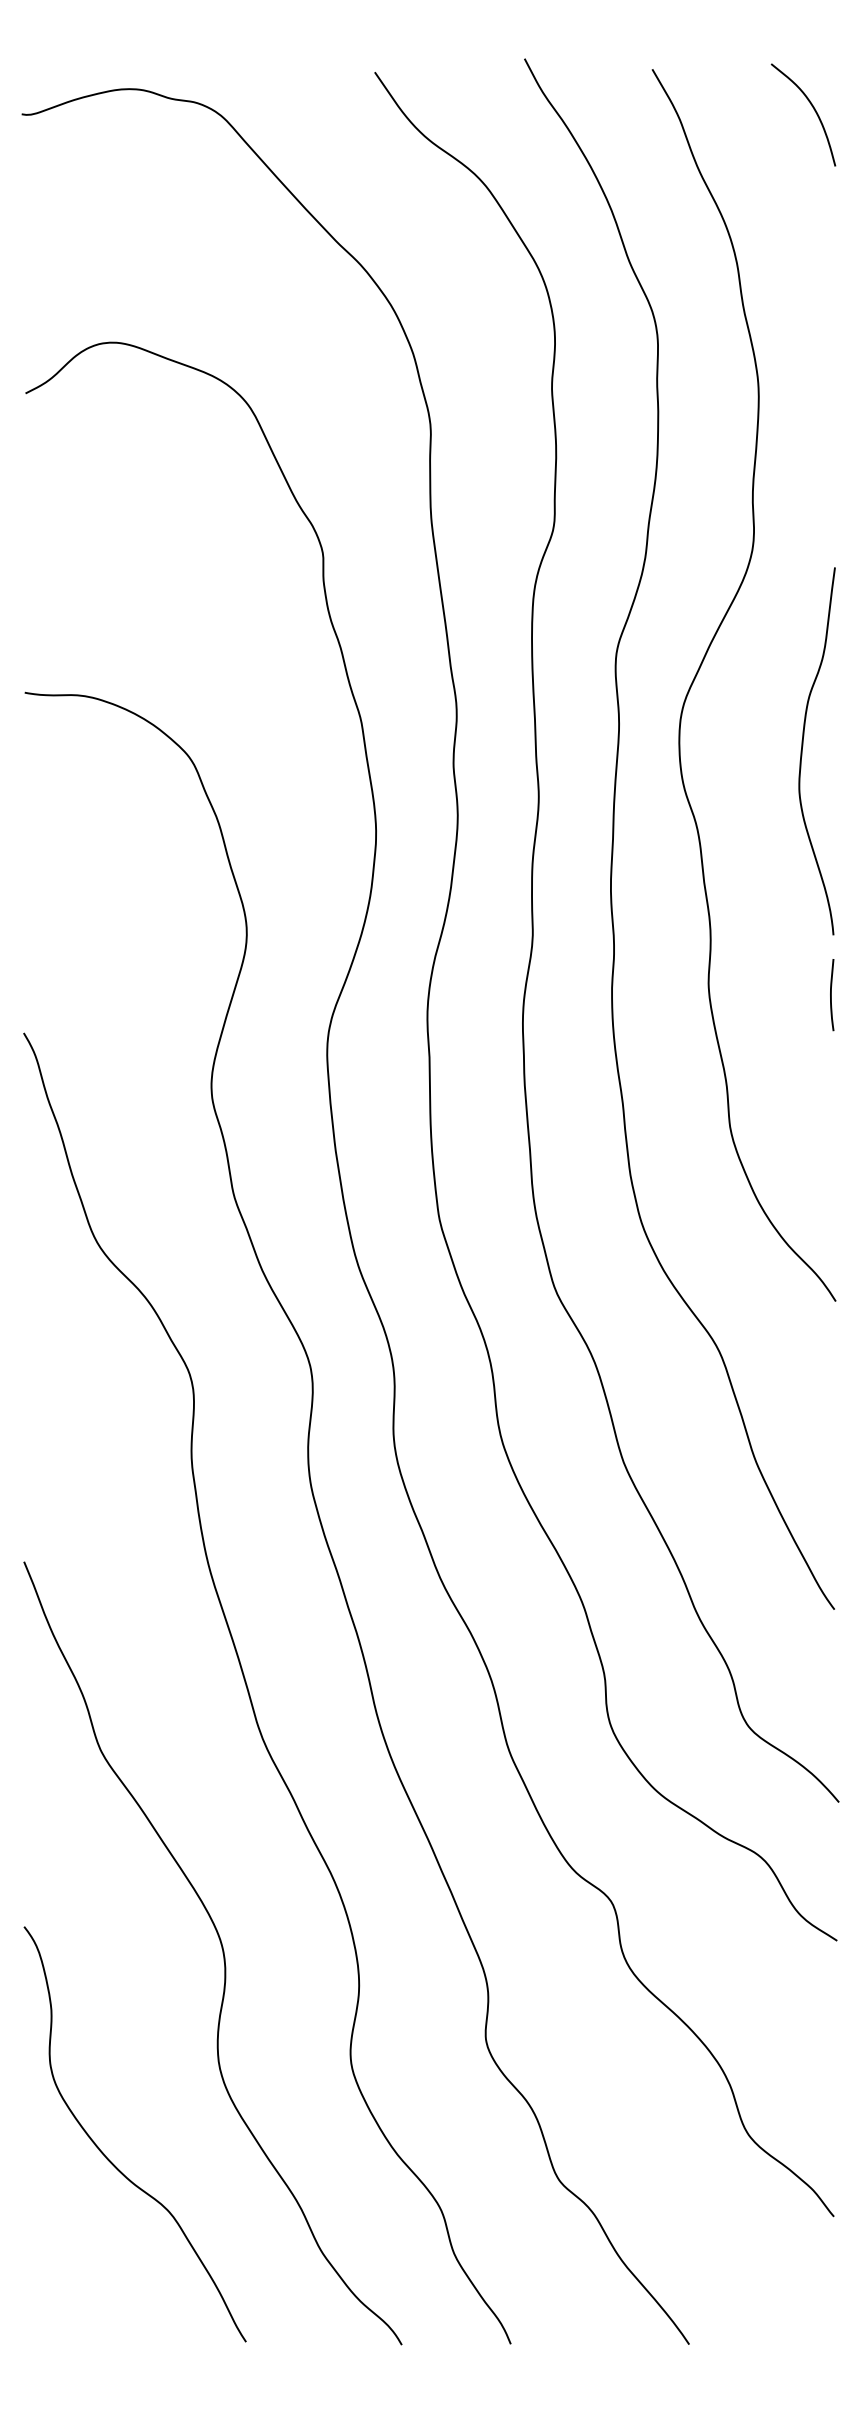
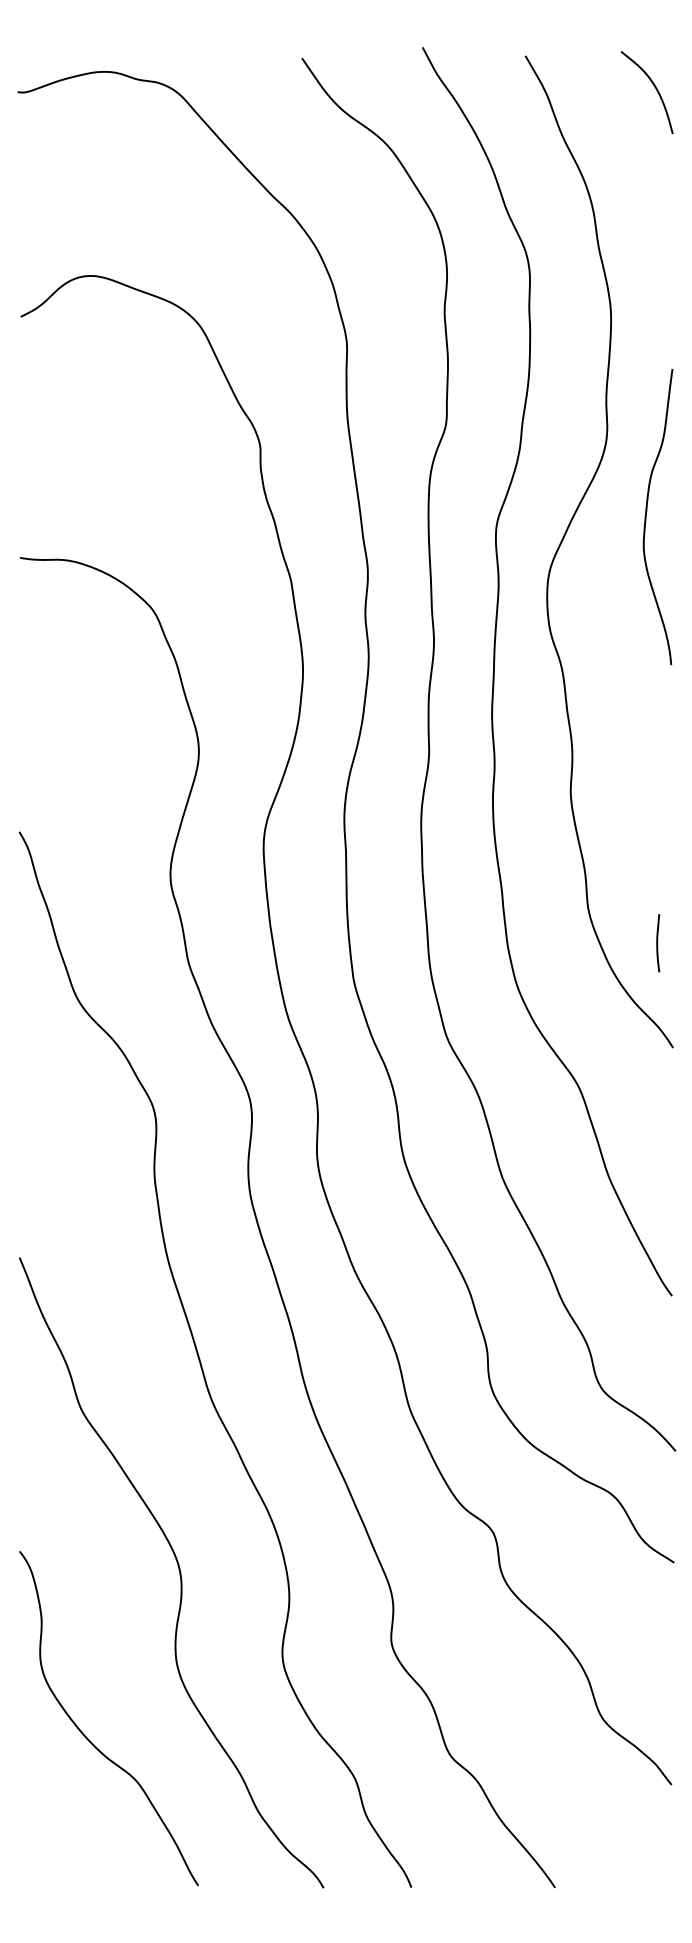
curve: (802, 751) -> (646, 517), moved
curve: (832, 995) -> (658, 943), moved

